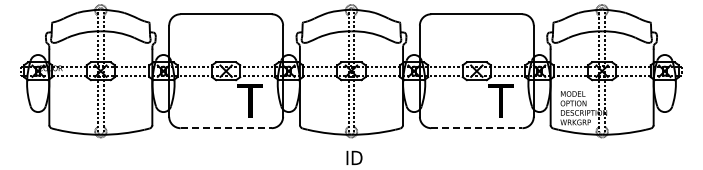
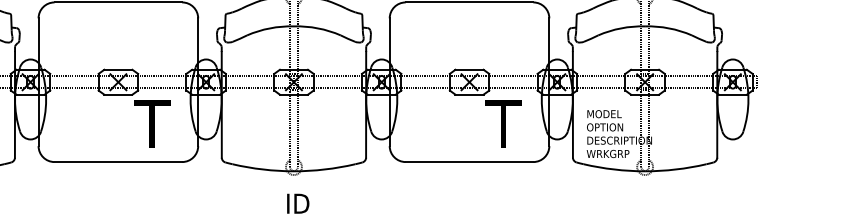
line: (226, 128) -> (118, 162), dashed -> solid
line: (476, 128) -> (469, 162), dashed -> solid

